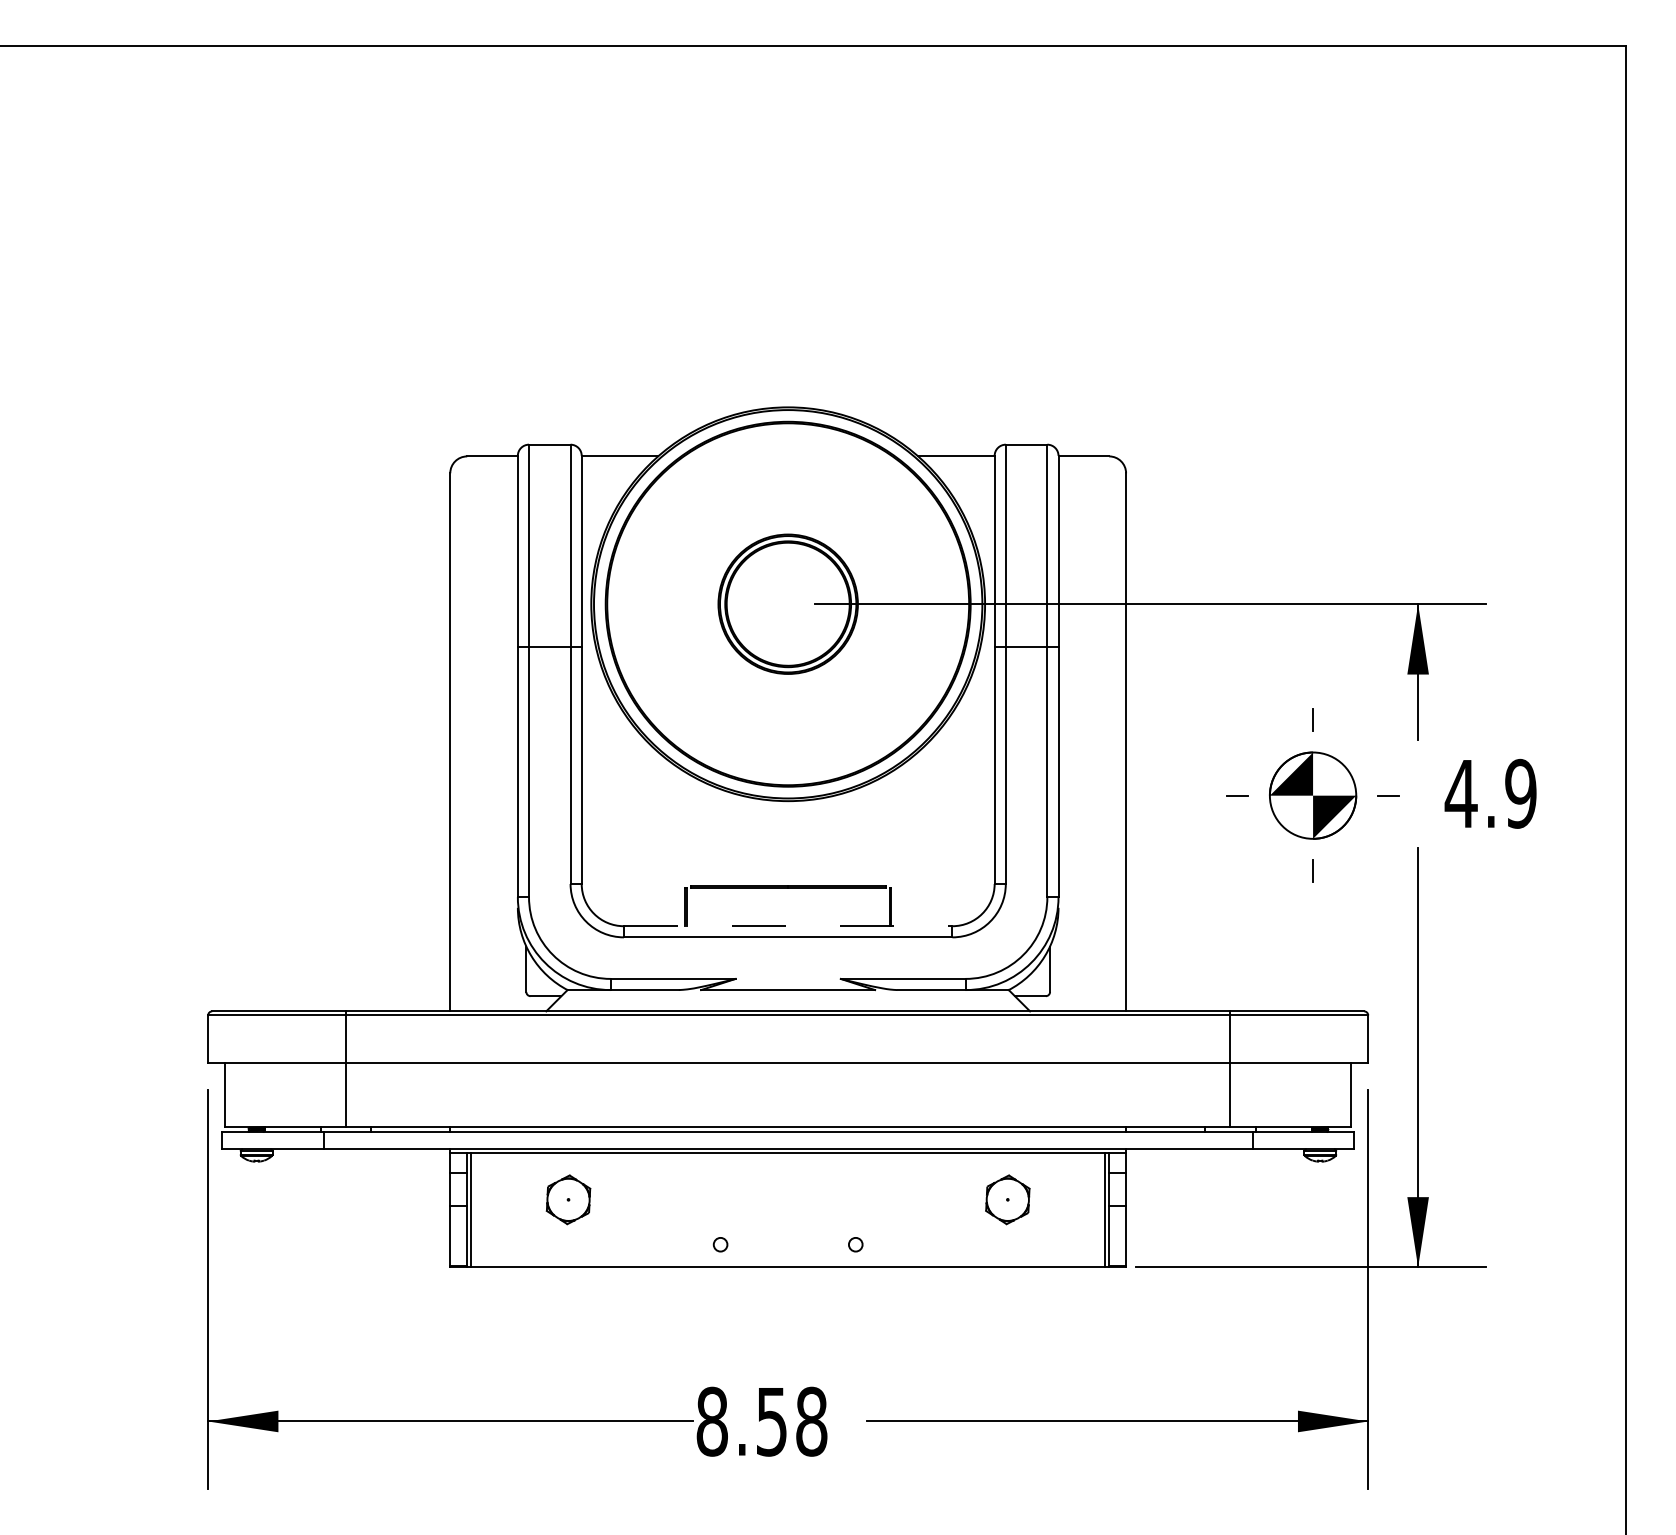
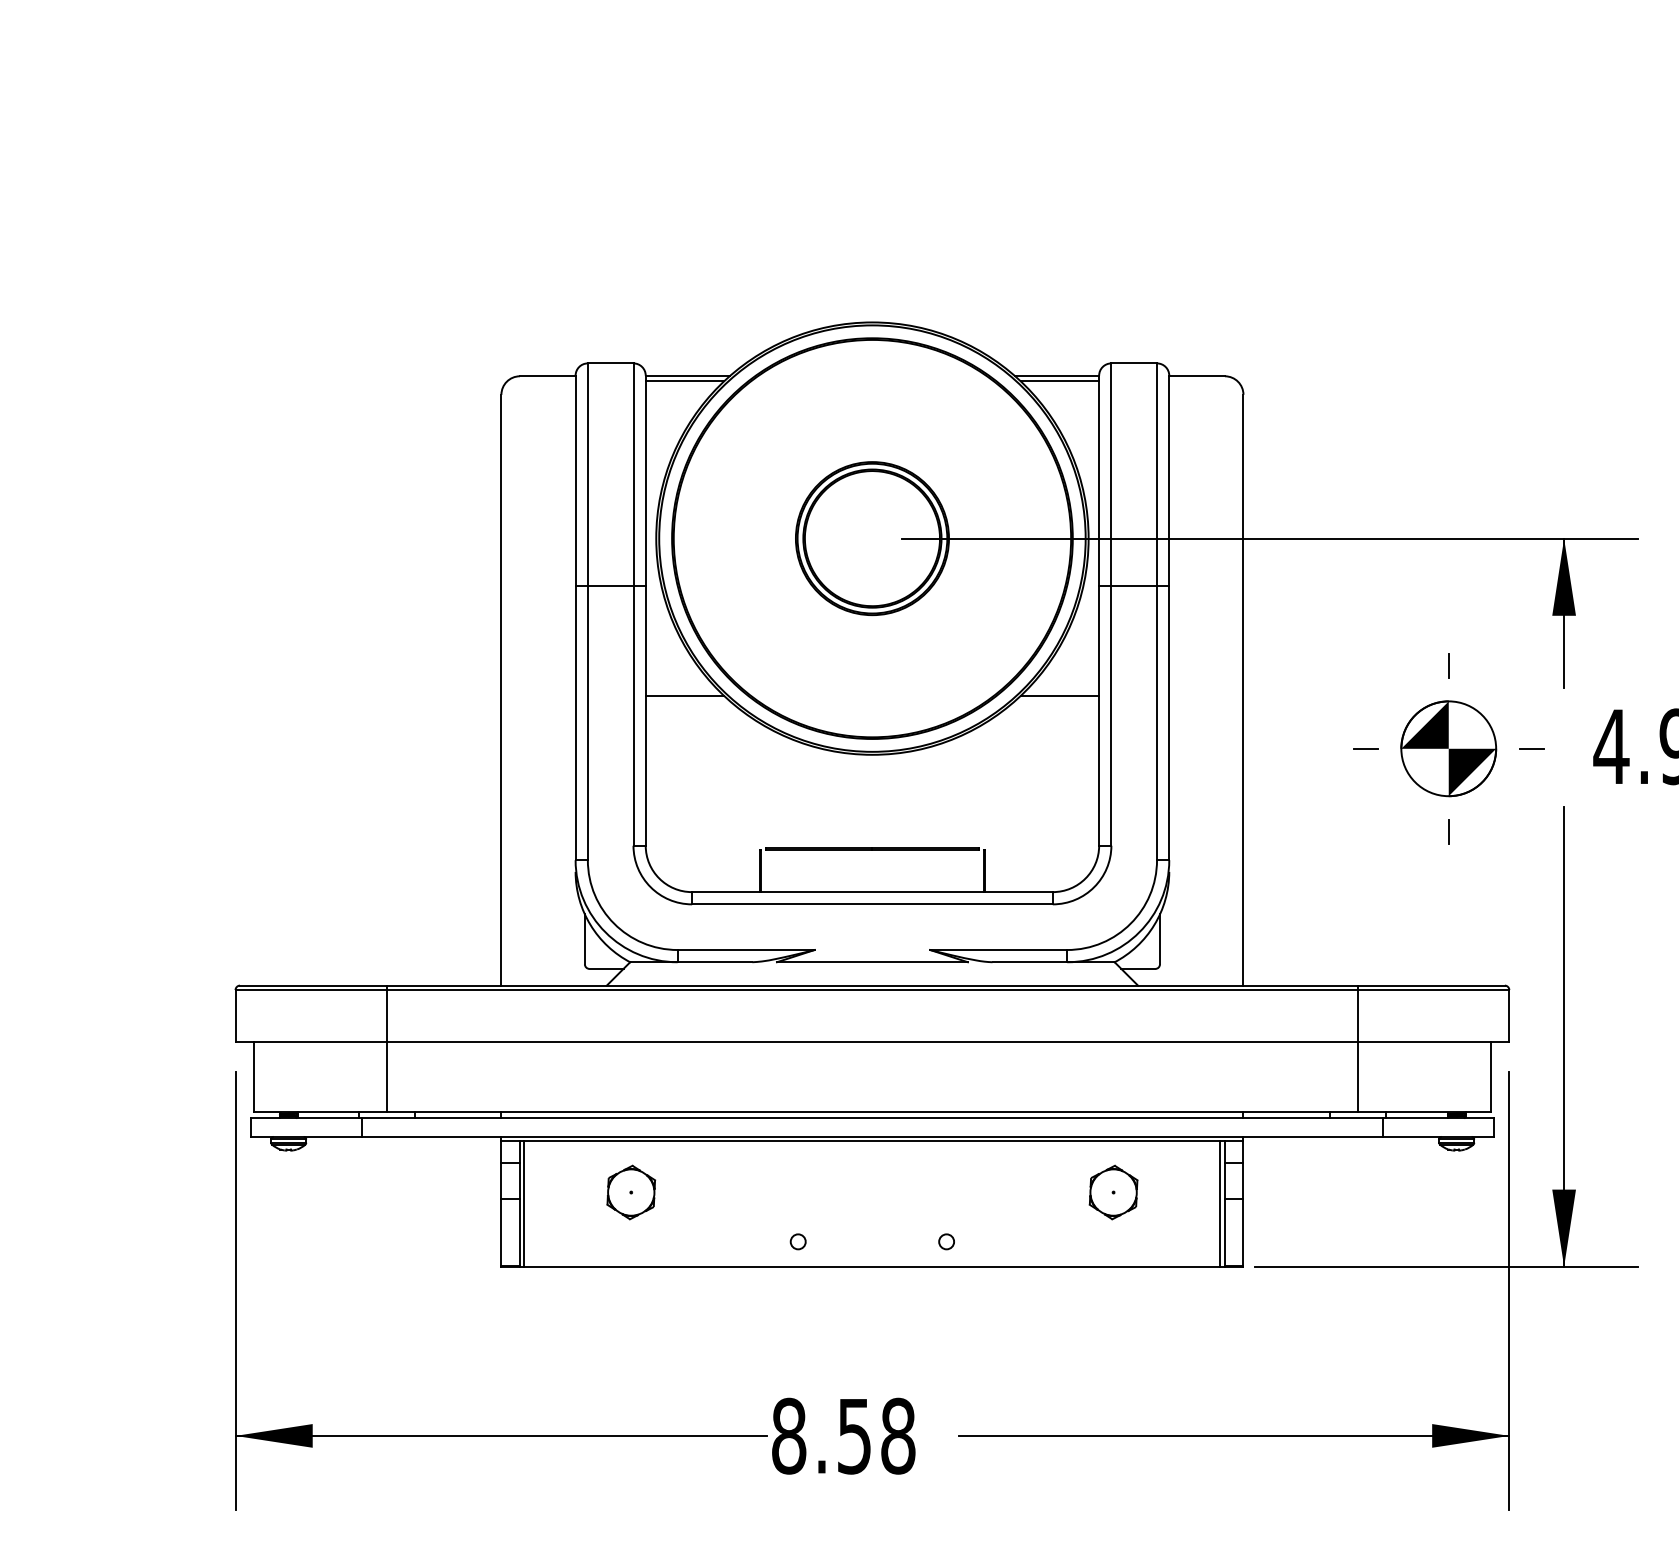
line: (617, 460) -> (685, 380), added
line: (958, 460) -> (1059, 380), added
line: (617, 747) -> (685, 695), added
line: (958, 747) -> (1059, 695), added
line: (788, 926) -> (872, 892), dashed -> solid

